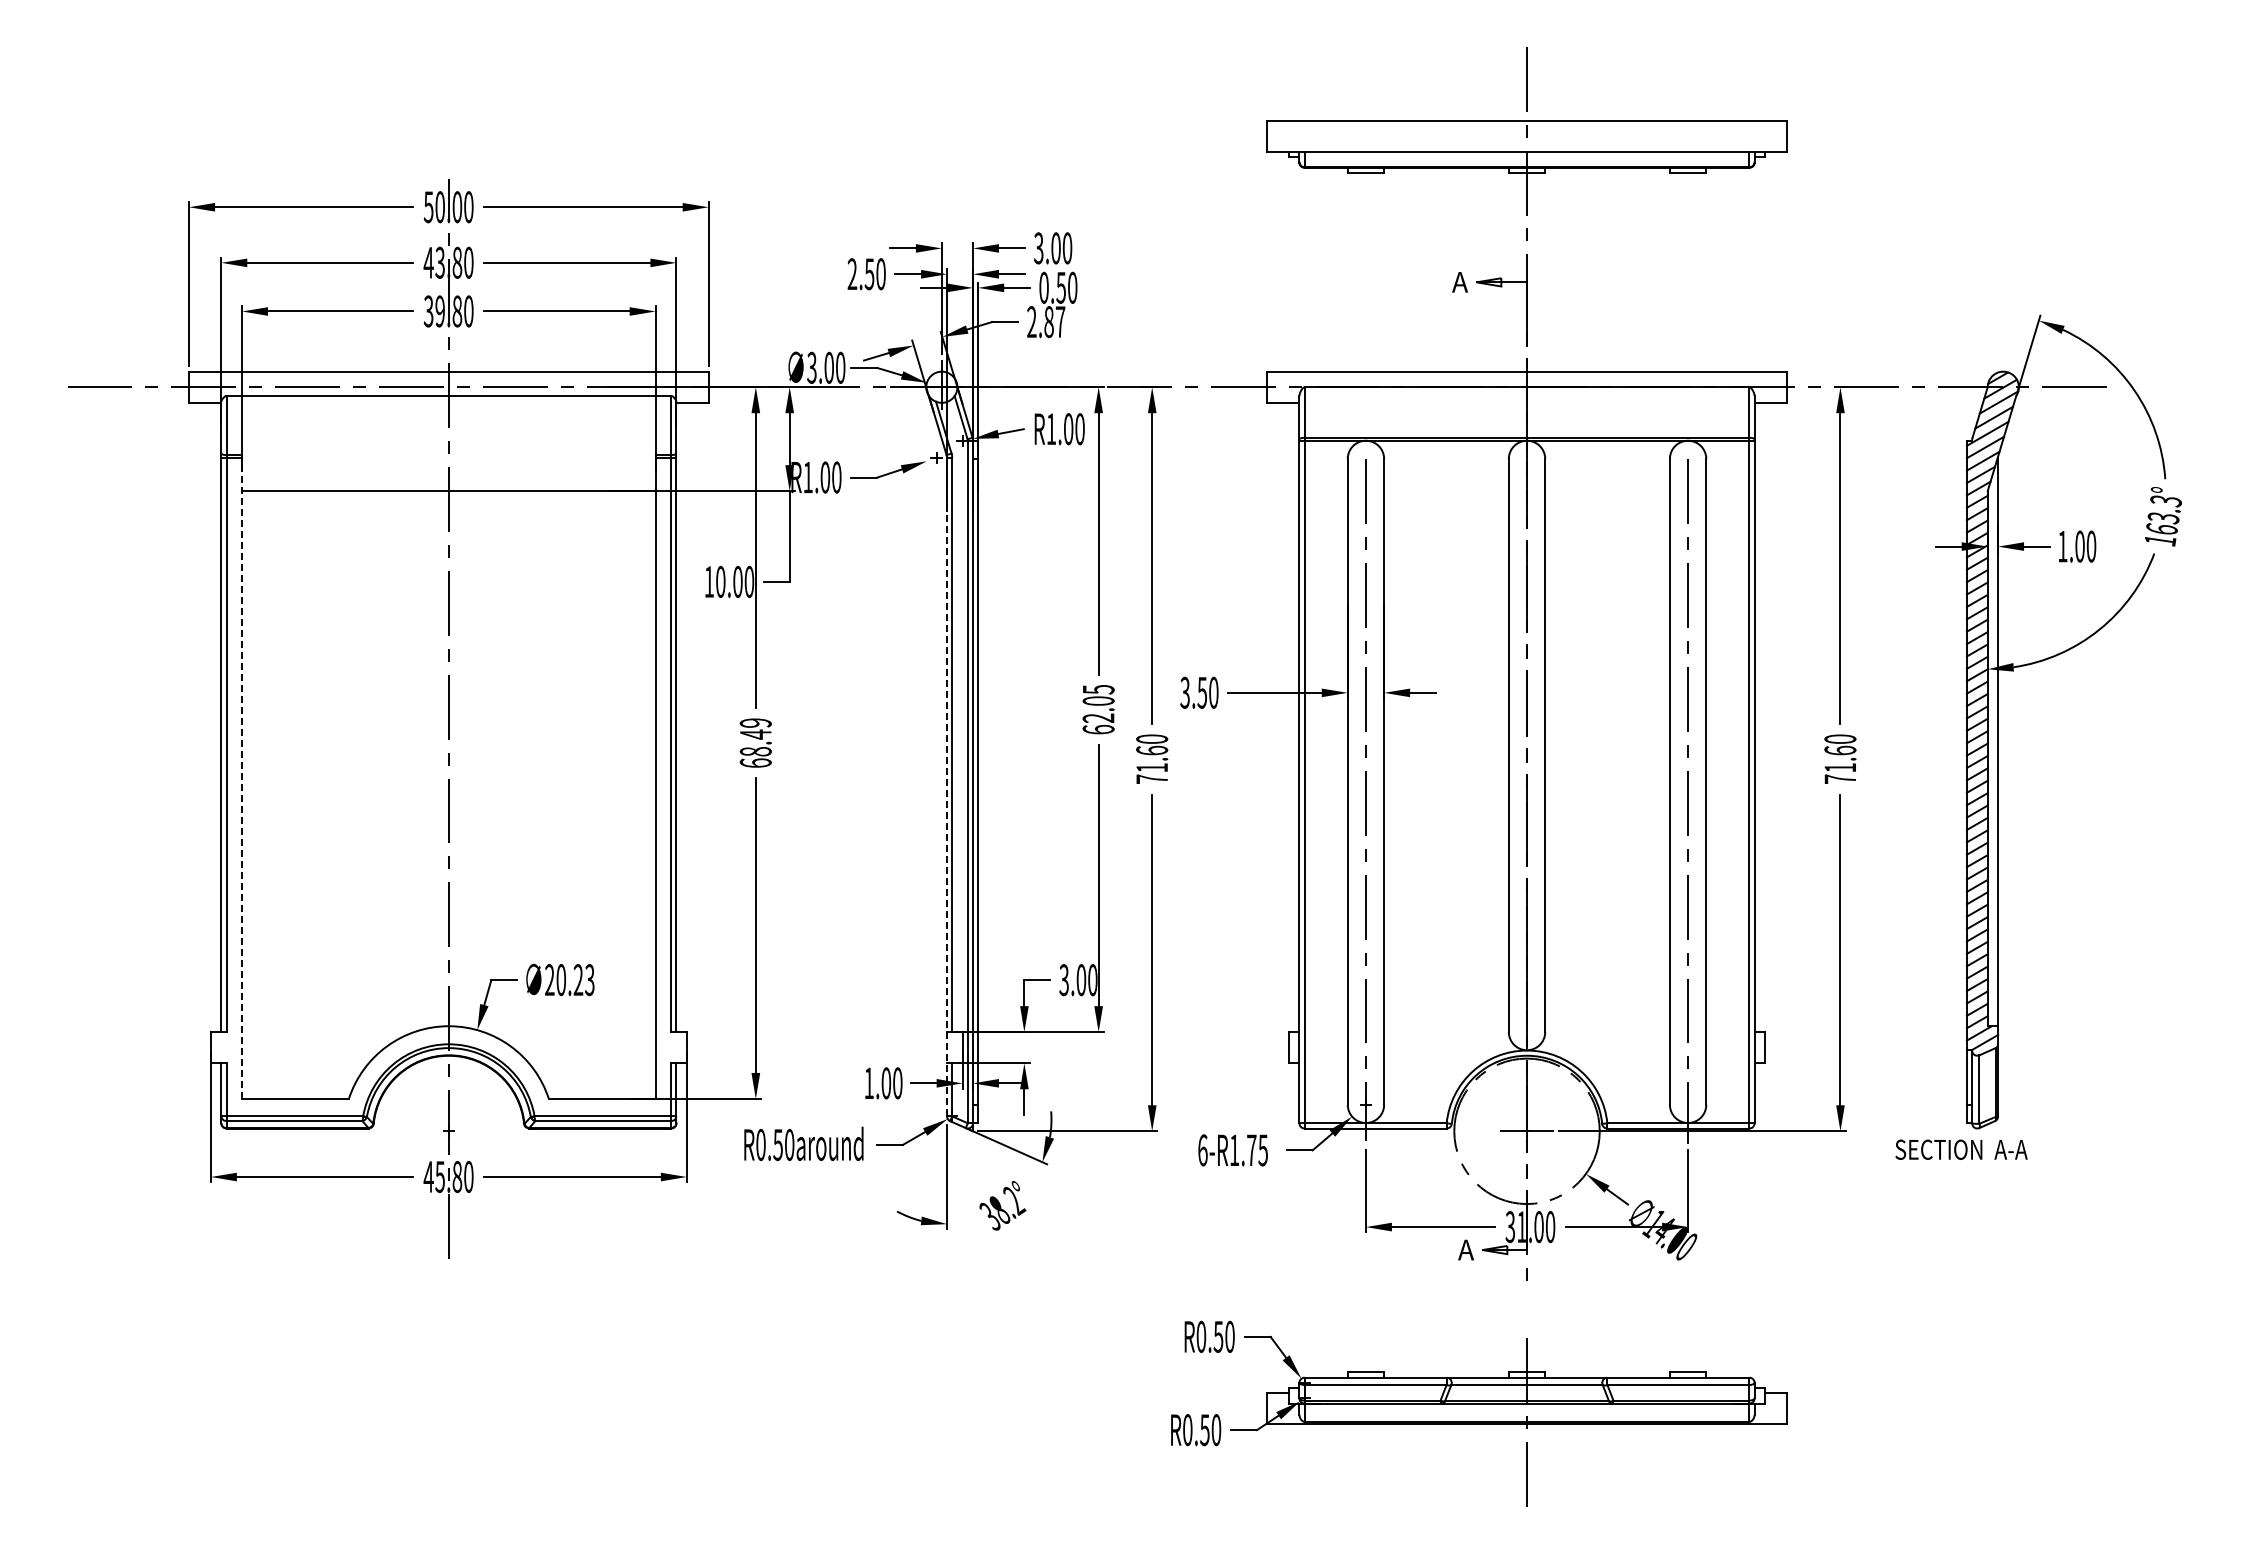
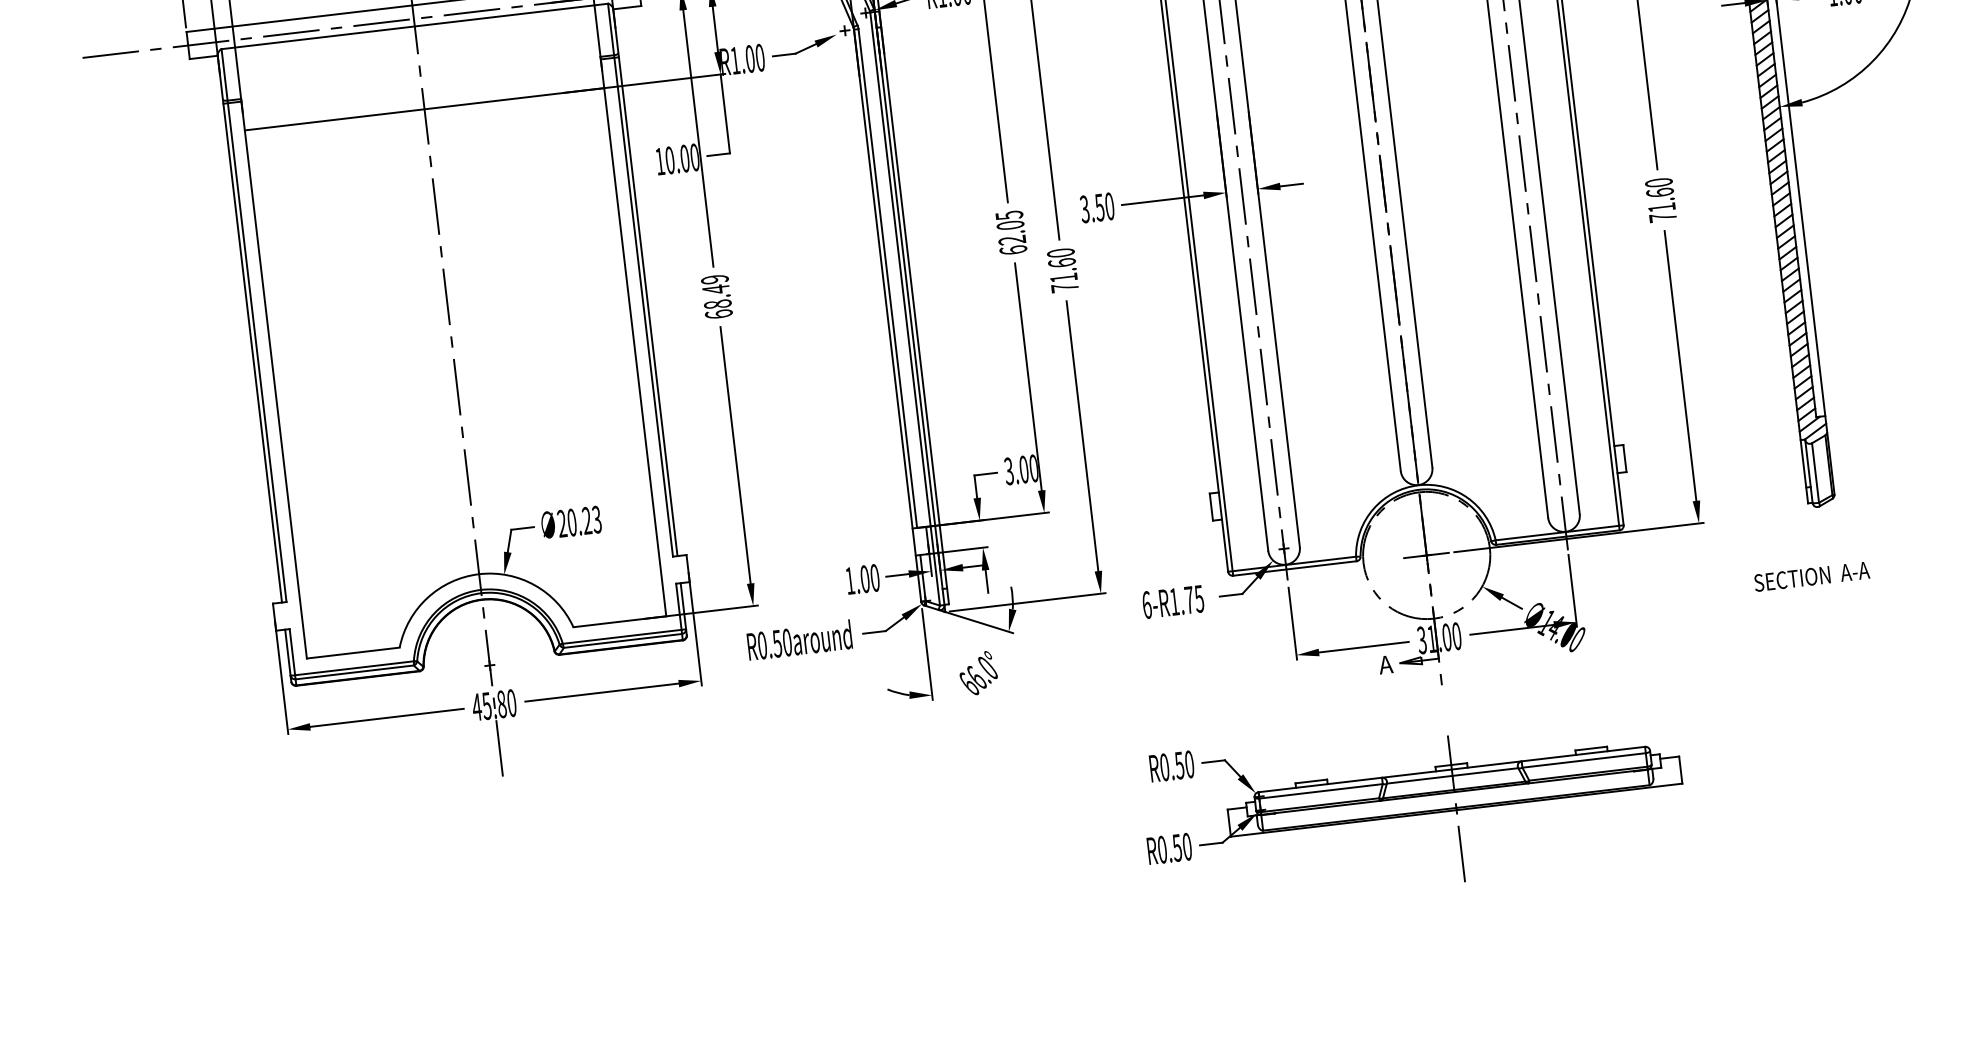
line: (242, 777) -> (274, 379), dashed -> solid
line: (947, 786) -> (887, 315), dashed -> solid
text: (1961, 1149) -> (1811, 576), moved
text: (1002, 1208) -> (978, 676), 38.2° -> 66.0°

